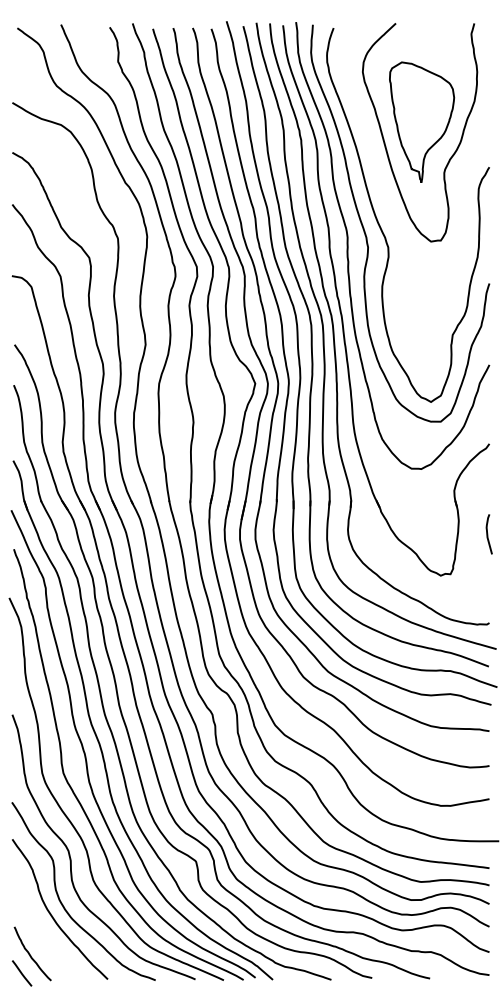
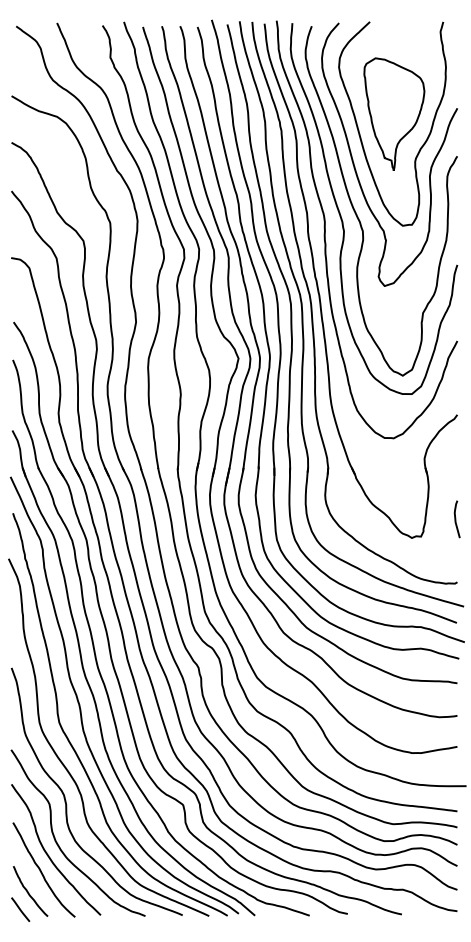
curve: (380, 178) -> (355, 166), added
curve: (488, 534) -> (456, 519), moved
curve: (44, 931) -> (41, 870), added

